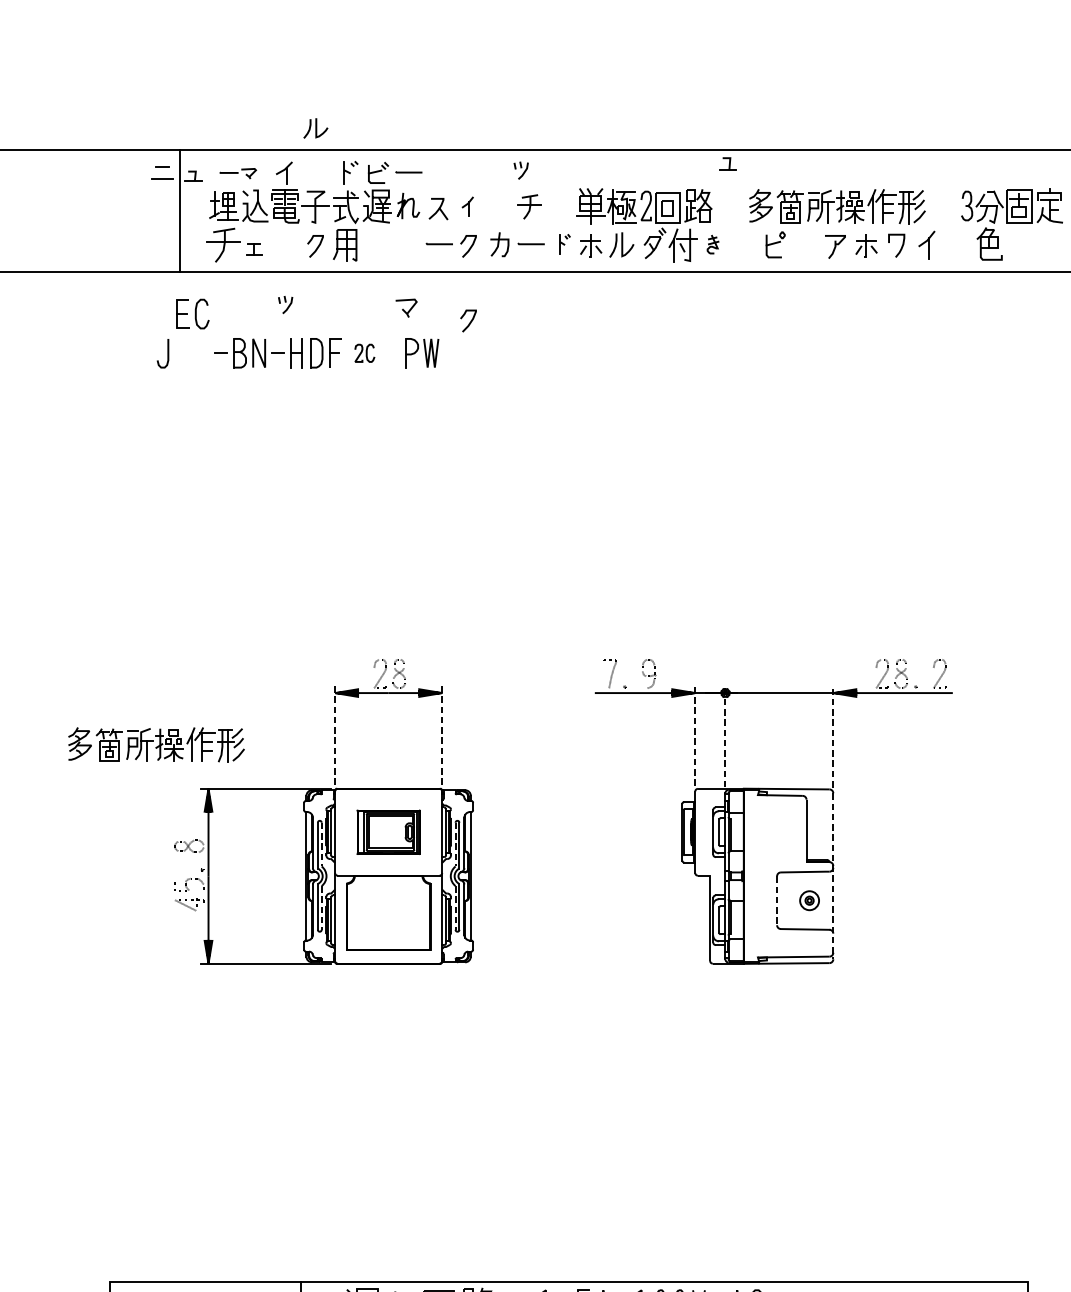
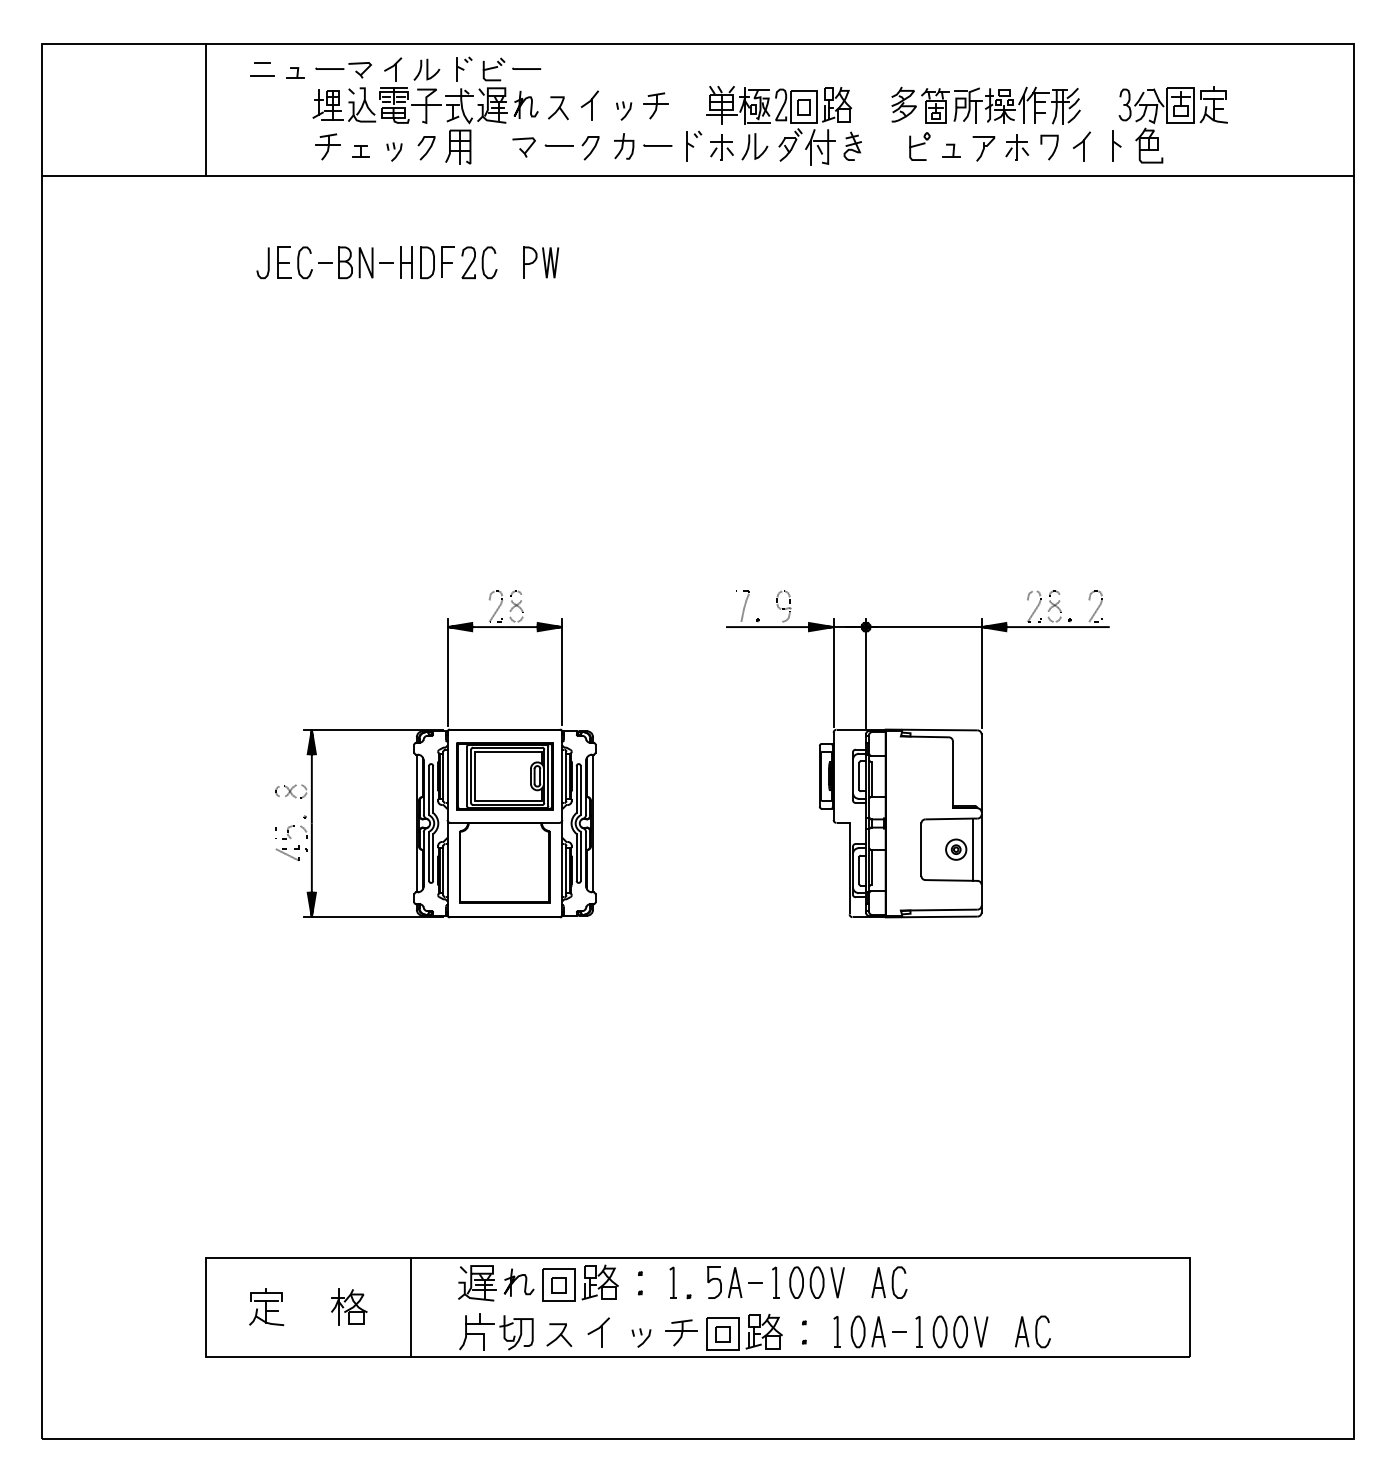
part: (315, 128) -> (426, 69), moved
part: (727, 163) -> (951, 150), moved
part: (521, 170) -> (624, 110), moved
part: (238, 173) -> (343, 70), size x1.43
part: (467, 206) -> (589, 105), size x1.43
line: (179, 210) -> (205, 109), moved
part: (565, 243) -> (694, 145), size x1.43
part: (712, 243) -> (852, 145), size x1.43
part: (959, 243) -> (1116, 145), added
part: (223, 244) -> (327, 146), size x0.71
part: (285, 304) -> (394, 151), moved
part: (405, 308) -> (523, 147), moved
part: (192, 313) -> (294, 262), moved
curve: (470, 321) -> (592, 228), removed
part: (364, 352) -> (479, 262), size x1.67
line: (335, 734) -> (447, 671), dashed -> solid
line: (442, 734) -> (562, 671), dashed -> solid
line: (695, 735) -> (833, 672), dashed -> solid
line: (725, 736) -> (866, 673), dashed -> solid
line: (833, 736) -> (981, 673), dashed -> solid
part: (155, 744) -> (255, 682), removed
part: (388, 832) -> (504, 776), size x1.43
line: (322, 845) -> (433, 790), dashed -> solid
line: (455, 845) -> (576, 790), dashed -> solid
line: (833, 876) -> (981, 823), dashed -> solid
line: (825, 900) -> (973, 849), added
line: (777, 901) -> (921, 850), dashed -> solid
line: (322, 907) -> (433, 857), dashed -> solid
line: (455, 907) -> (576, 857), dashed -> solid

